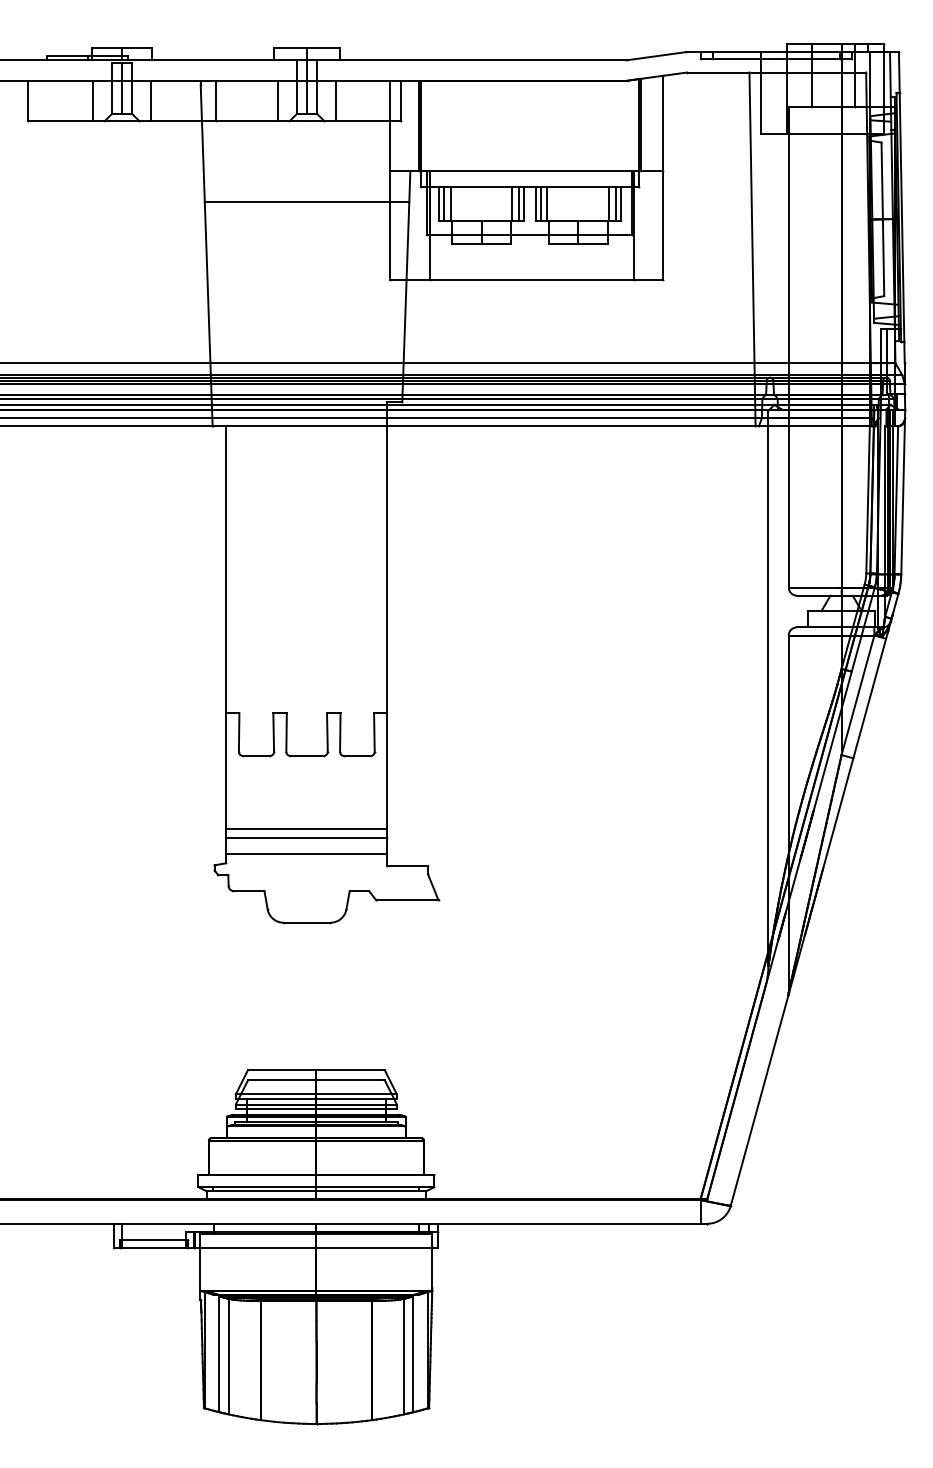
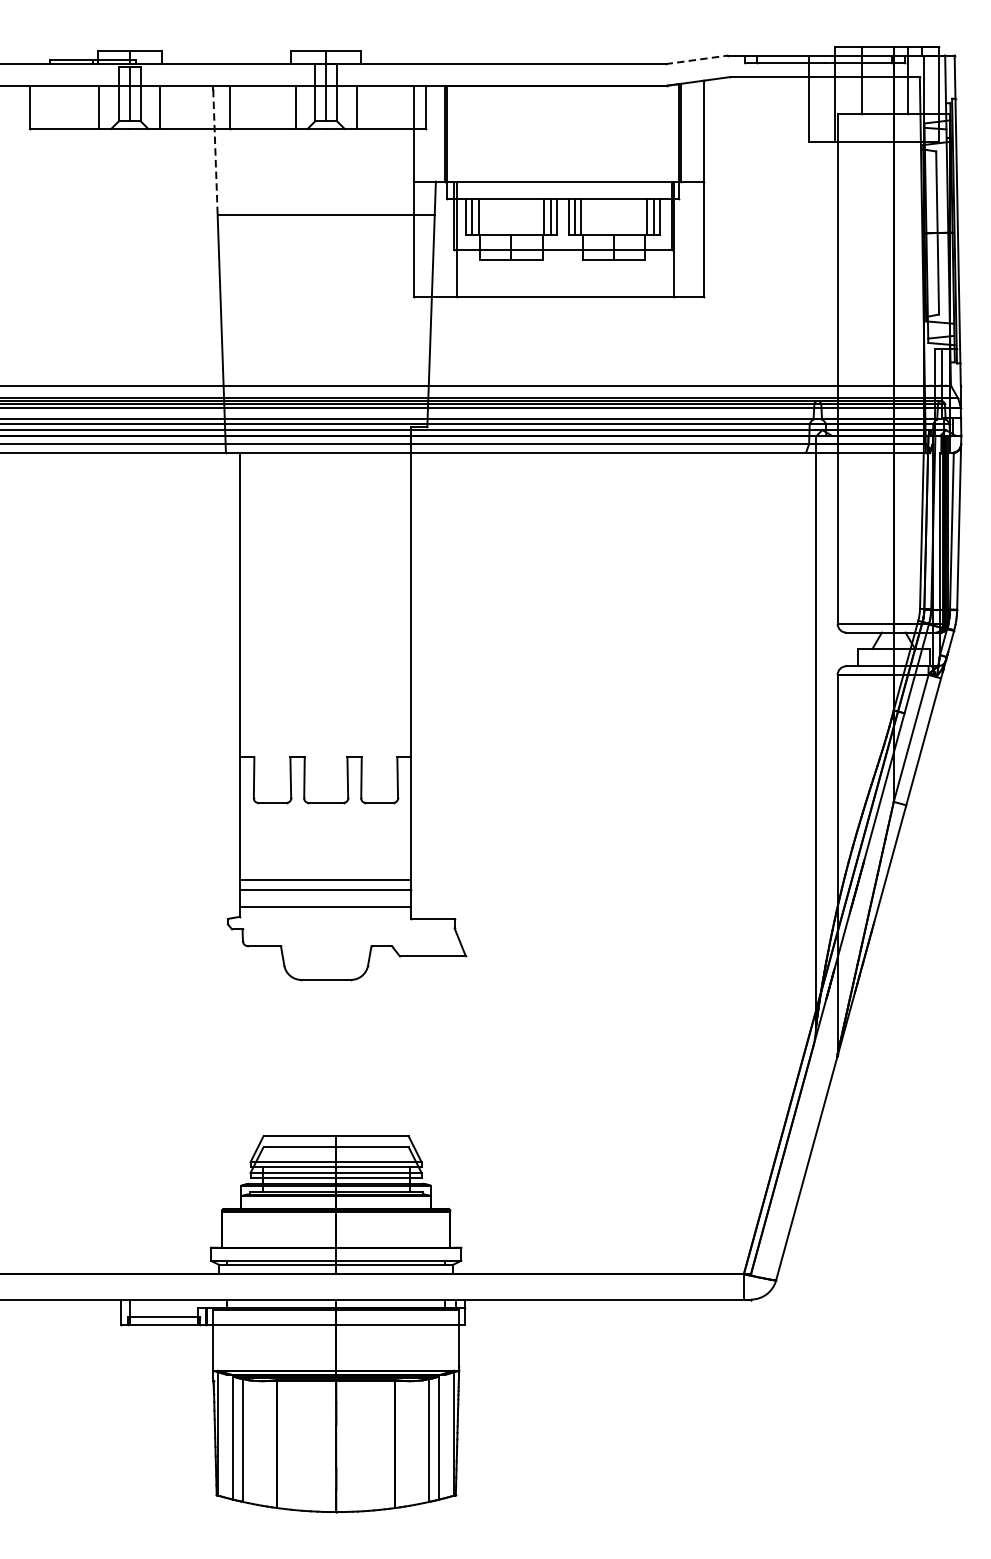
line: (656, 56) -> (697, 60), solid -> dashed
line: (202, 143) -> (215, 152), solid -> dashed
line: (752, 249) -> (799, 265), removed

